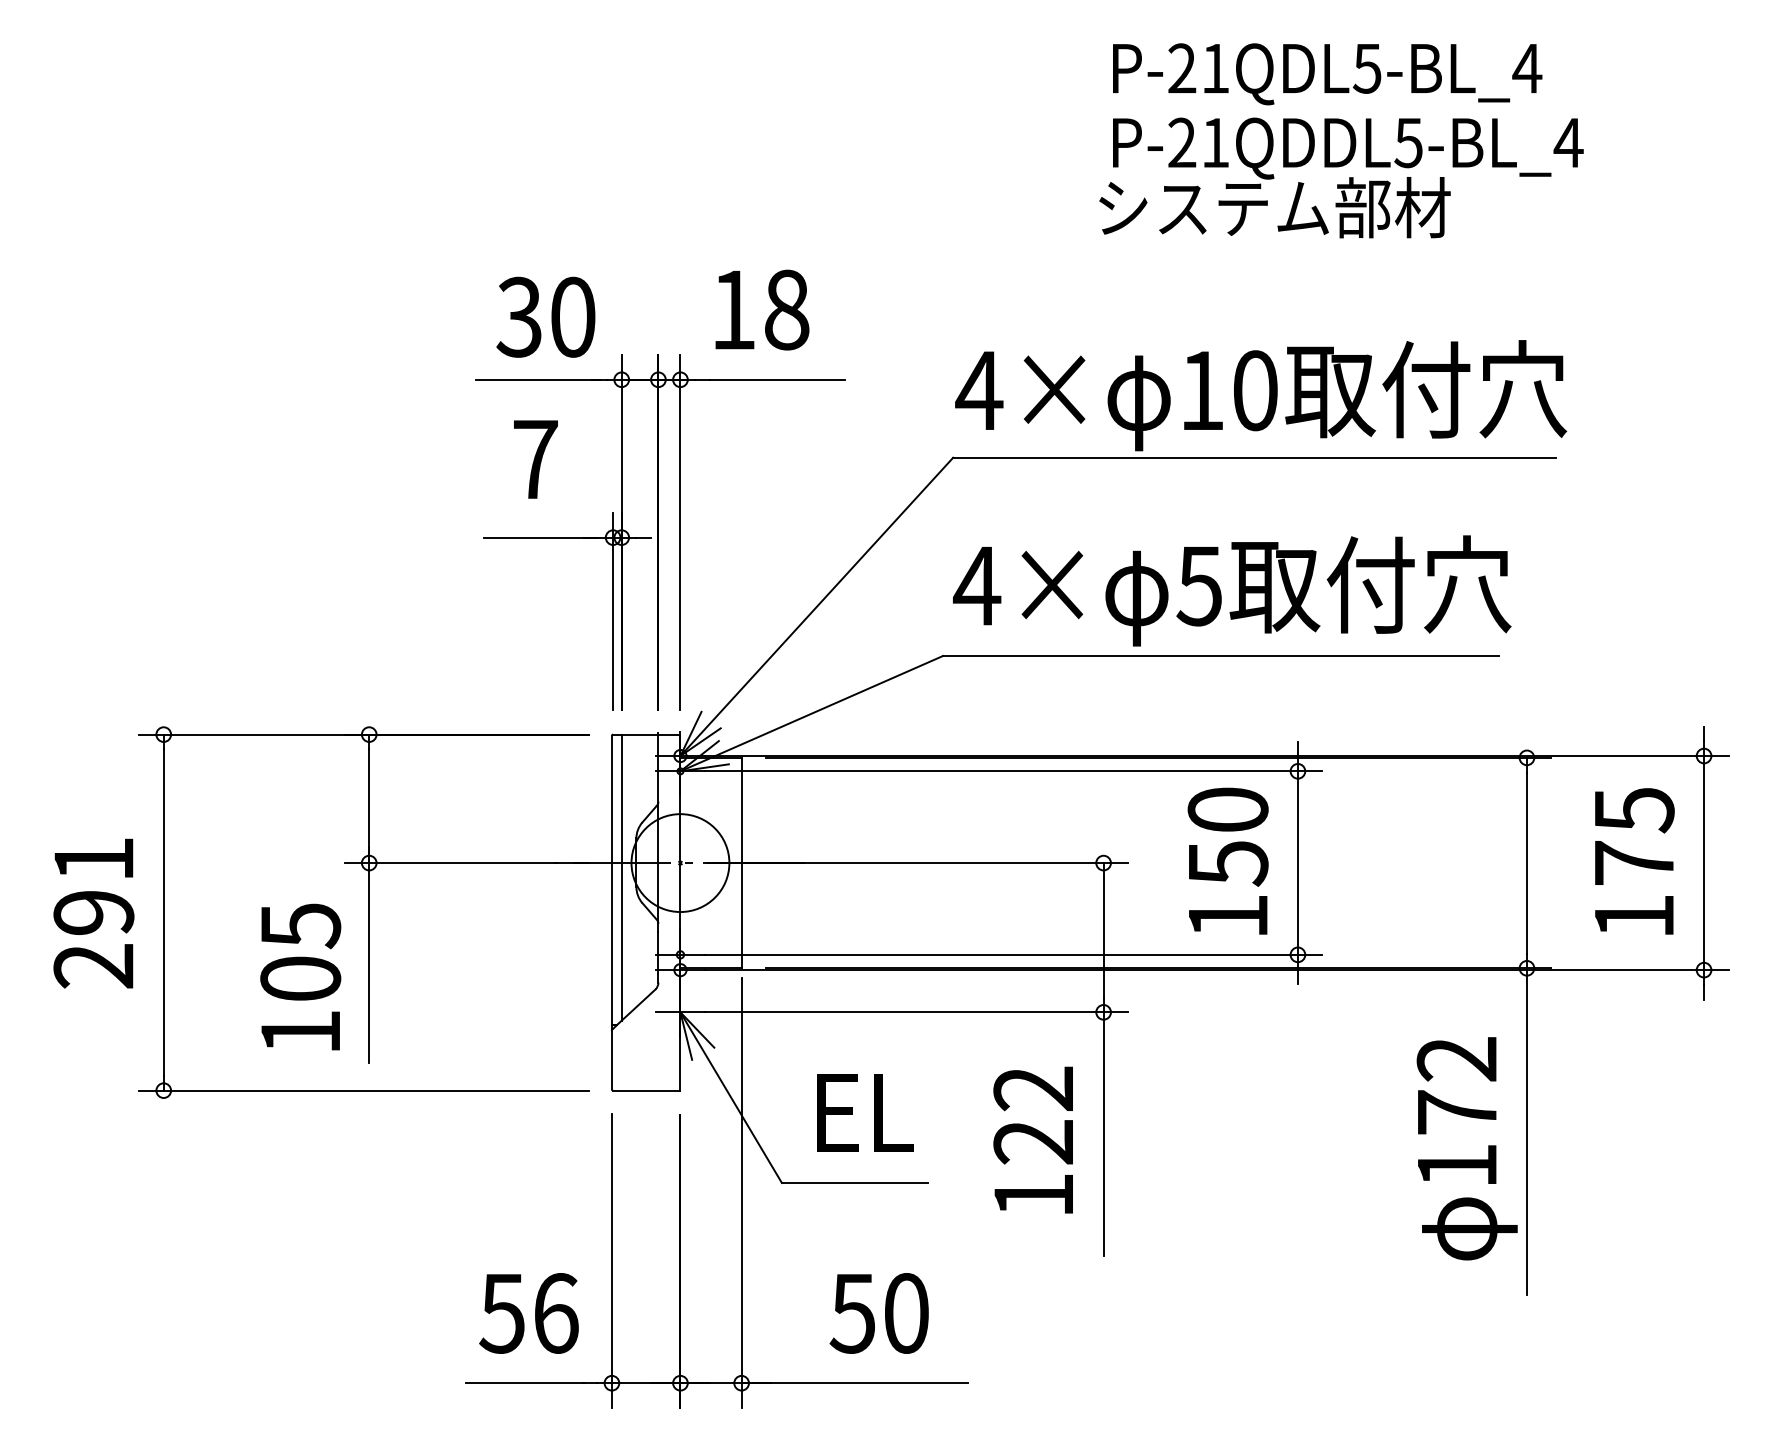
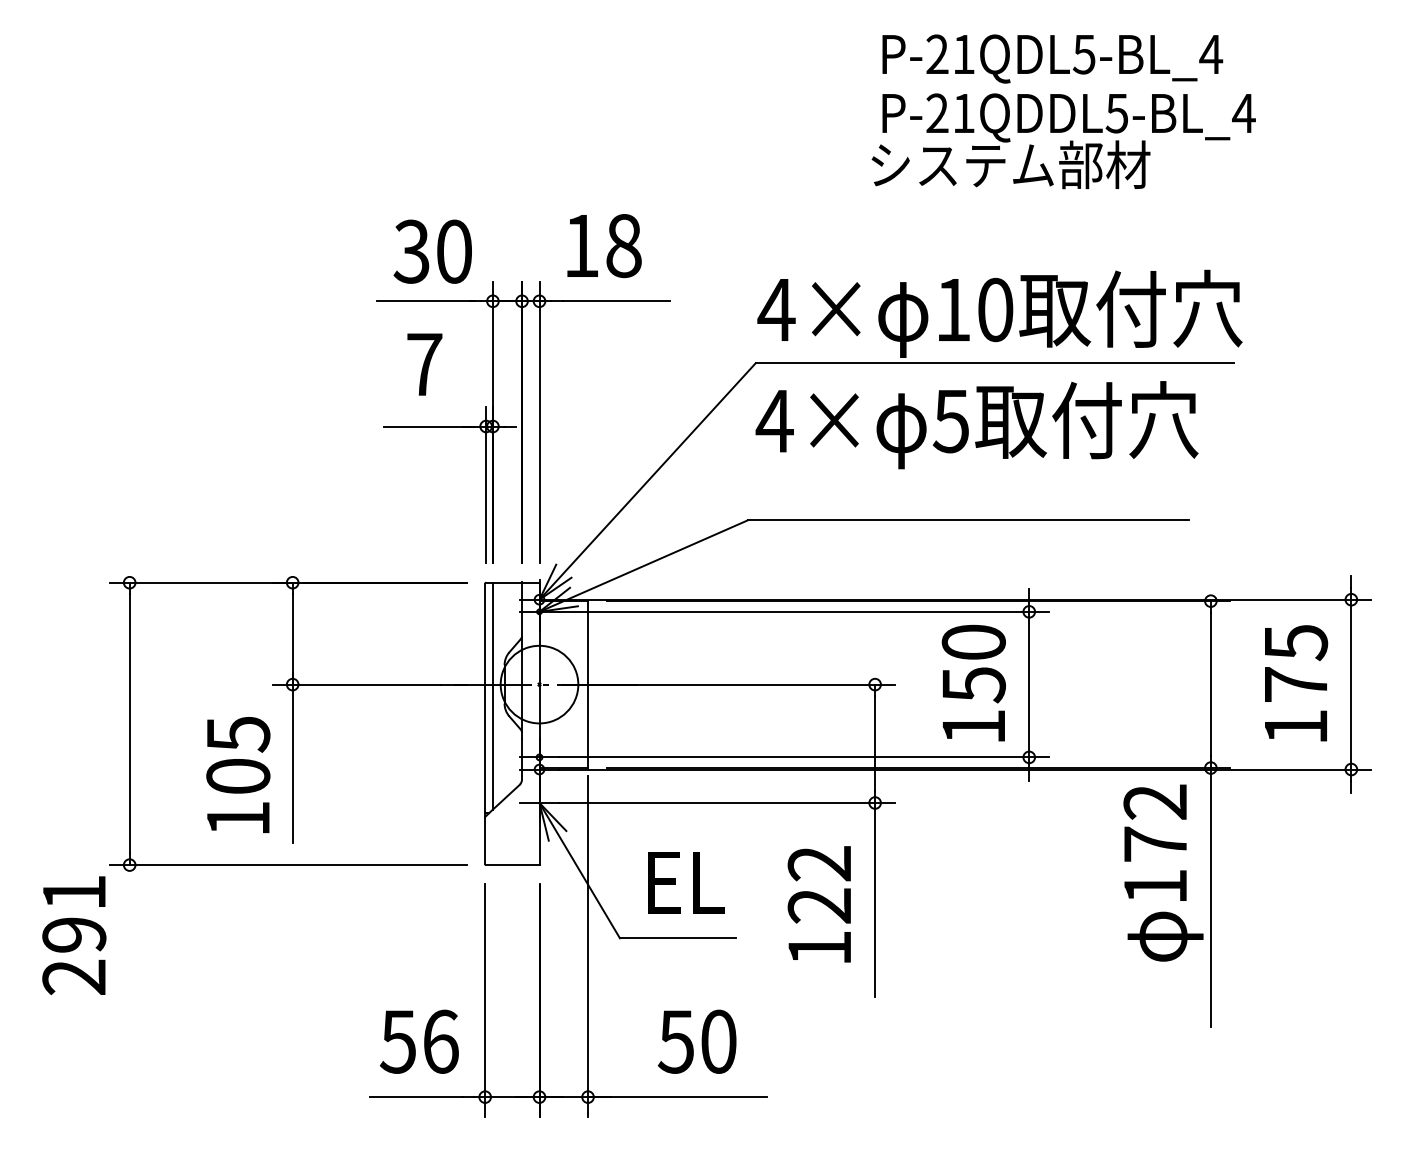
text: (1232, 590) -> (977, 424), moved
text: (93, 913) -> (74, 935), moved
text: (1466, 1148) -> (1162, 872), moved

